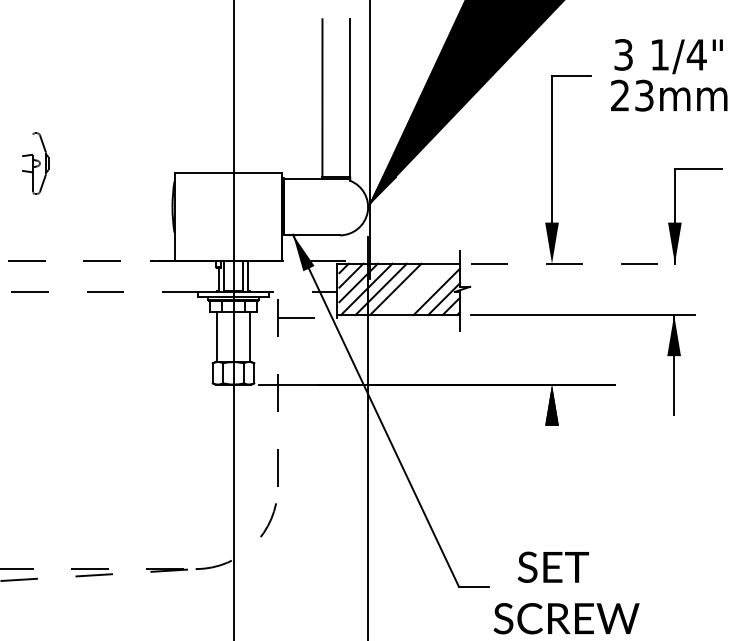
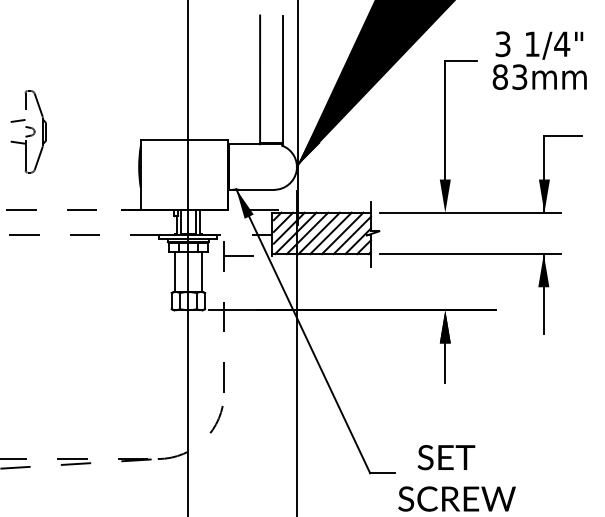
text: (619, 94) -> (499, 76), 23mm -> 83mm
part: (35, 163) -> (28, 131), size x1.67
line: (583, 263) -> (470, 212), dashed -> solid
line: (409, 289) -> (330, 233), added
line: (424, 289) -> (342, 233), added
line: (552, 450) -> (445, 363), added

